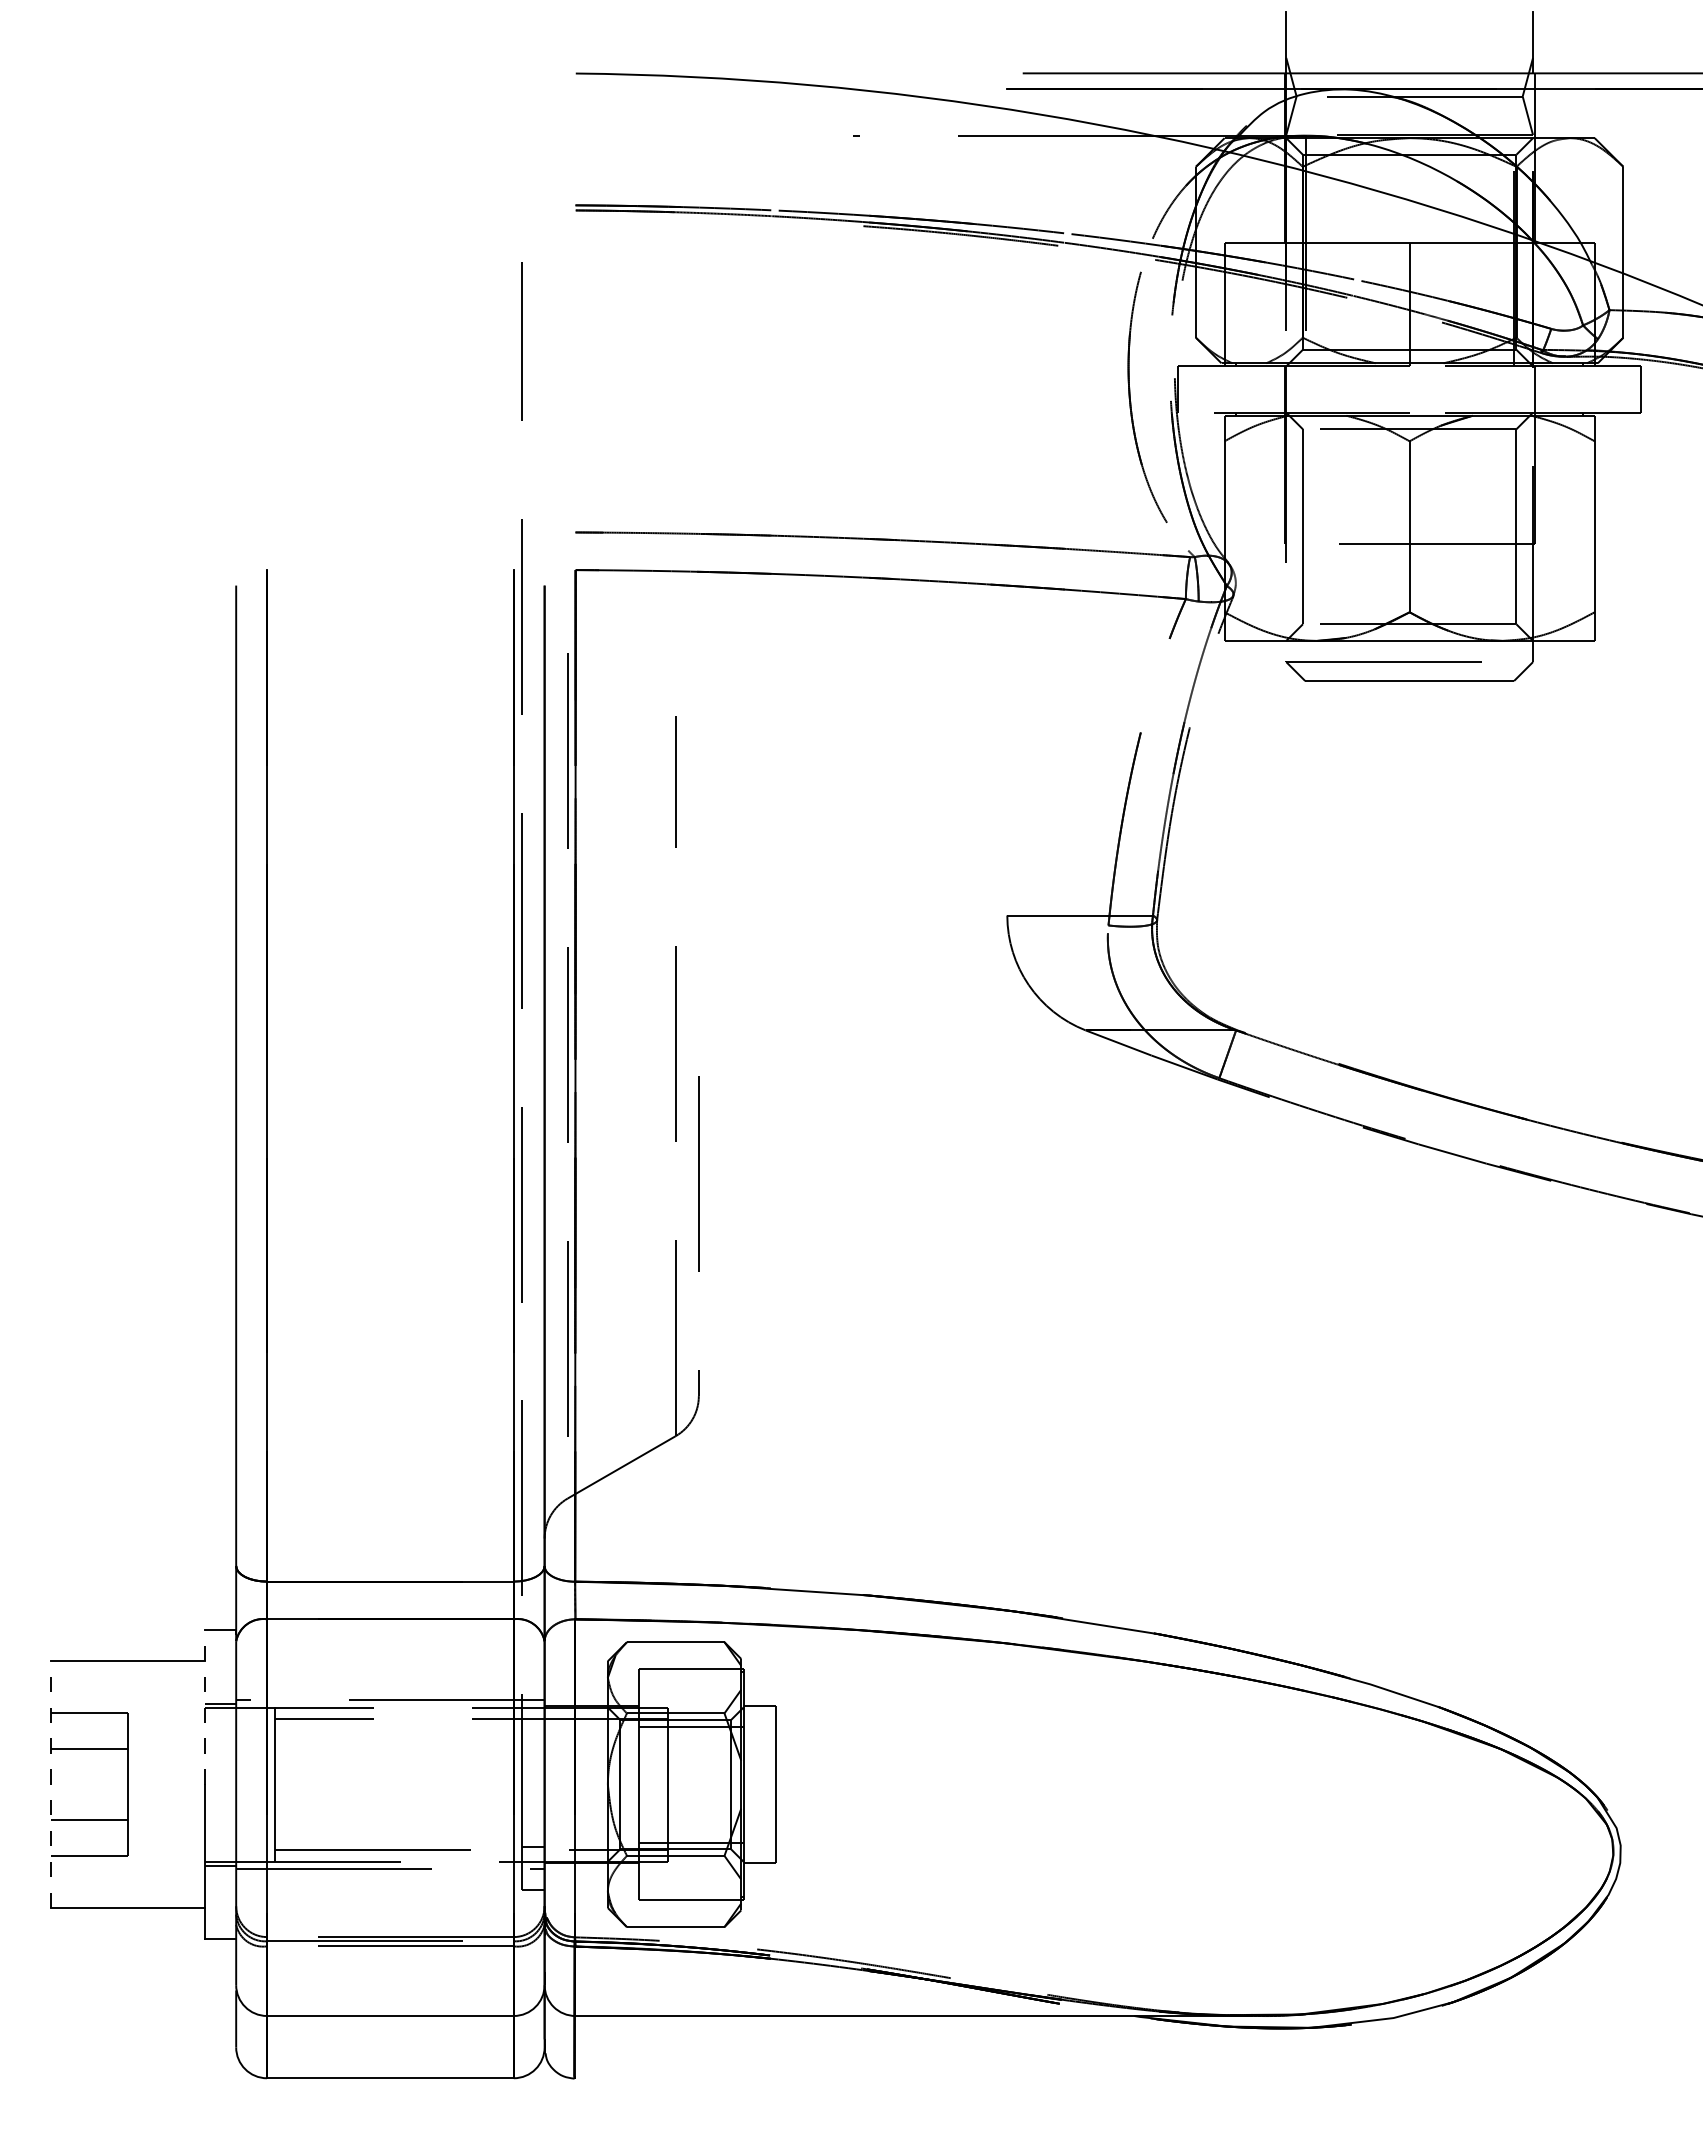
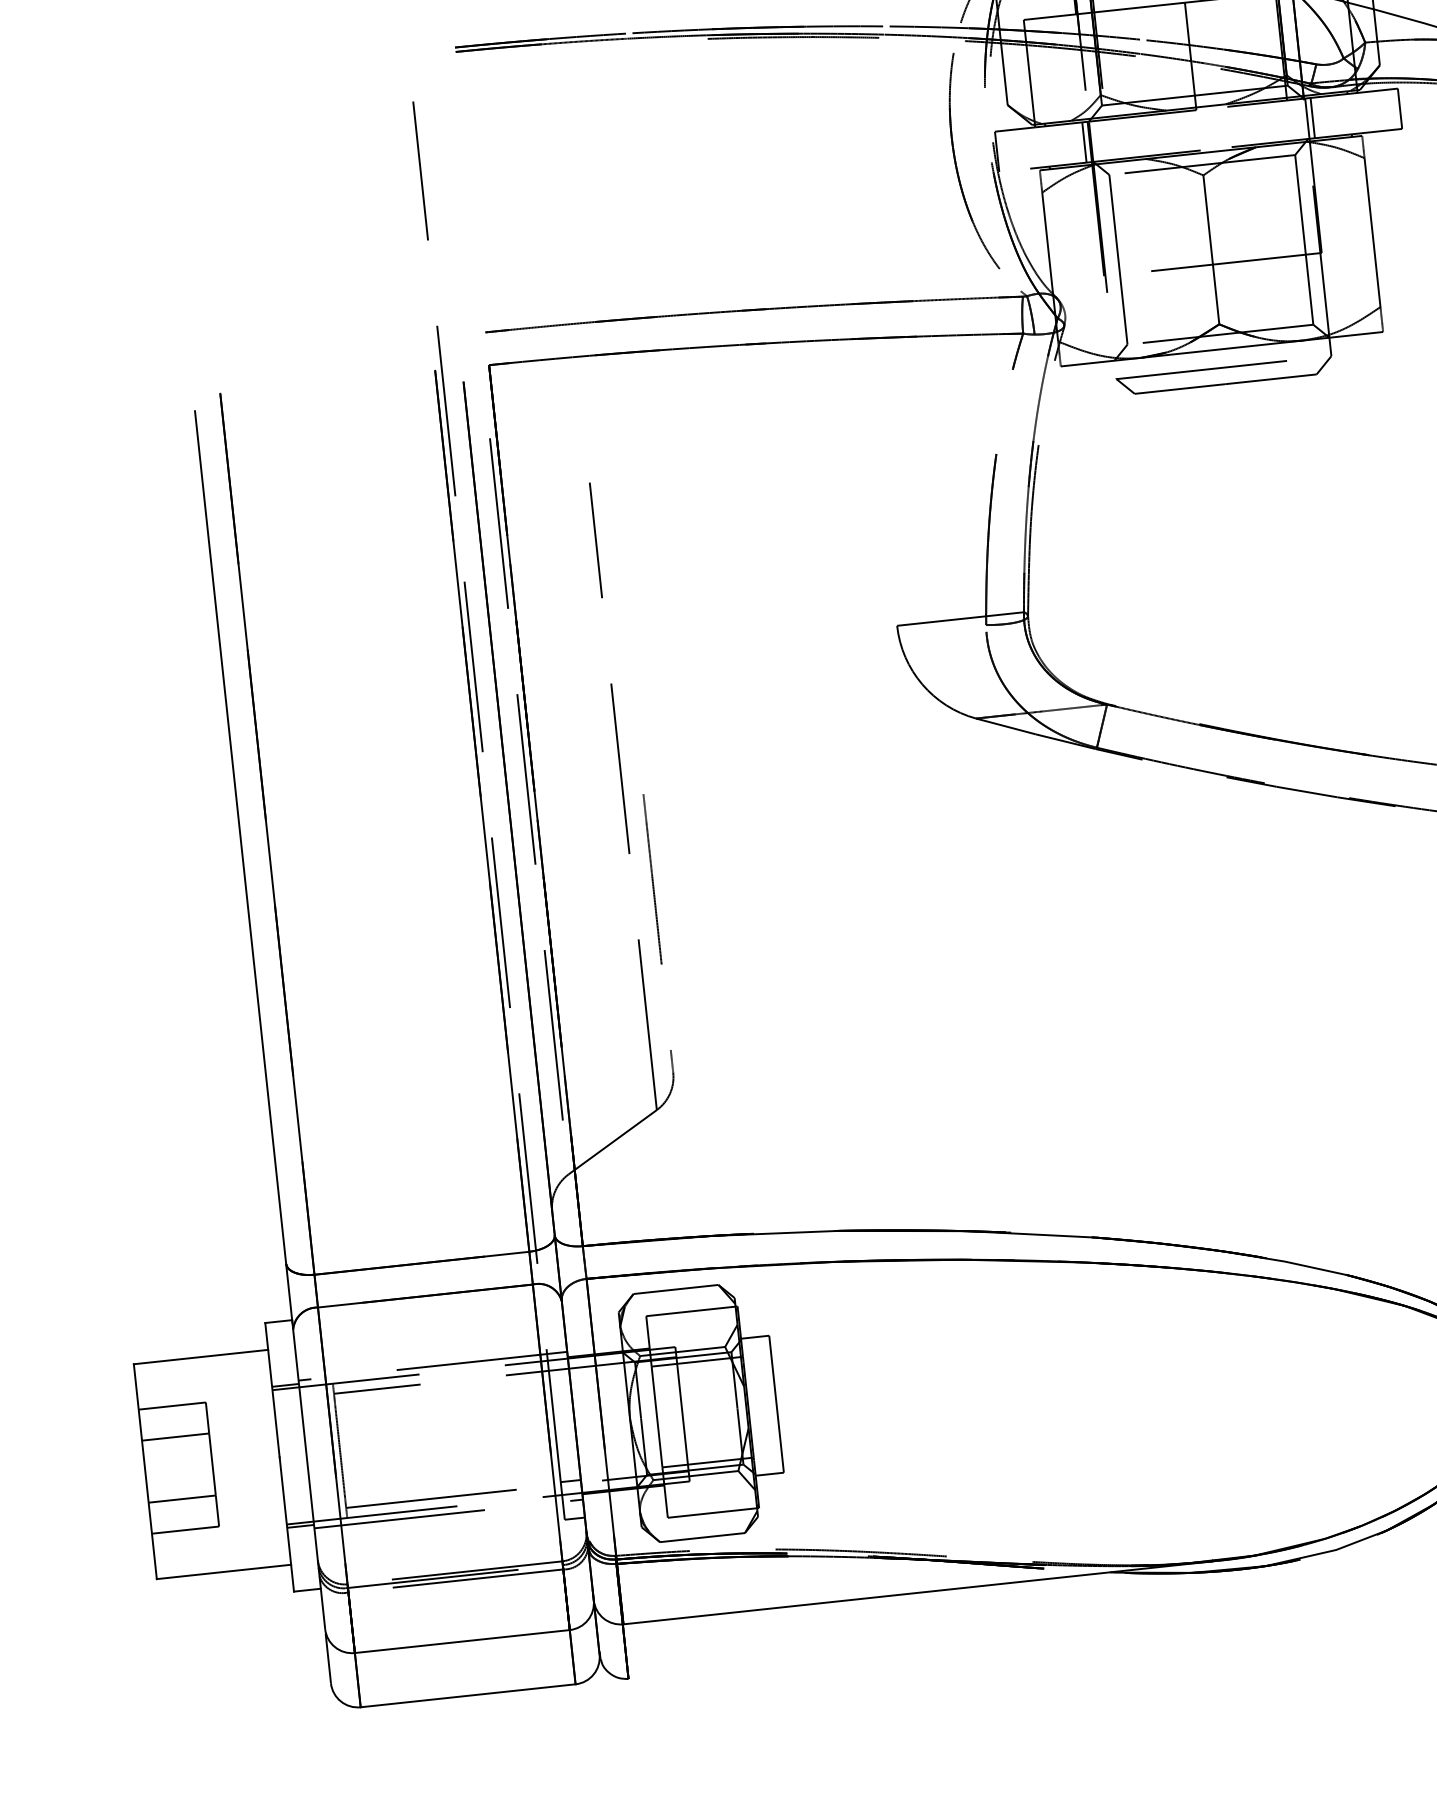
line: (1278, 389) -> (1084, 142), added
line: (1540, 389) -> (1312, 118), added
line: (205, 1707) -> (272, 1390), dashed -> solid
line: (51, 1784) -> (145, 1471), dashed -> solid

